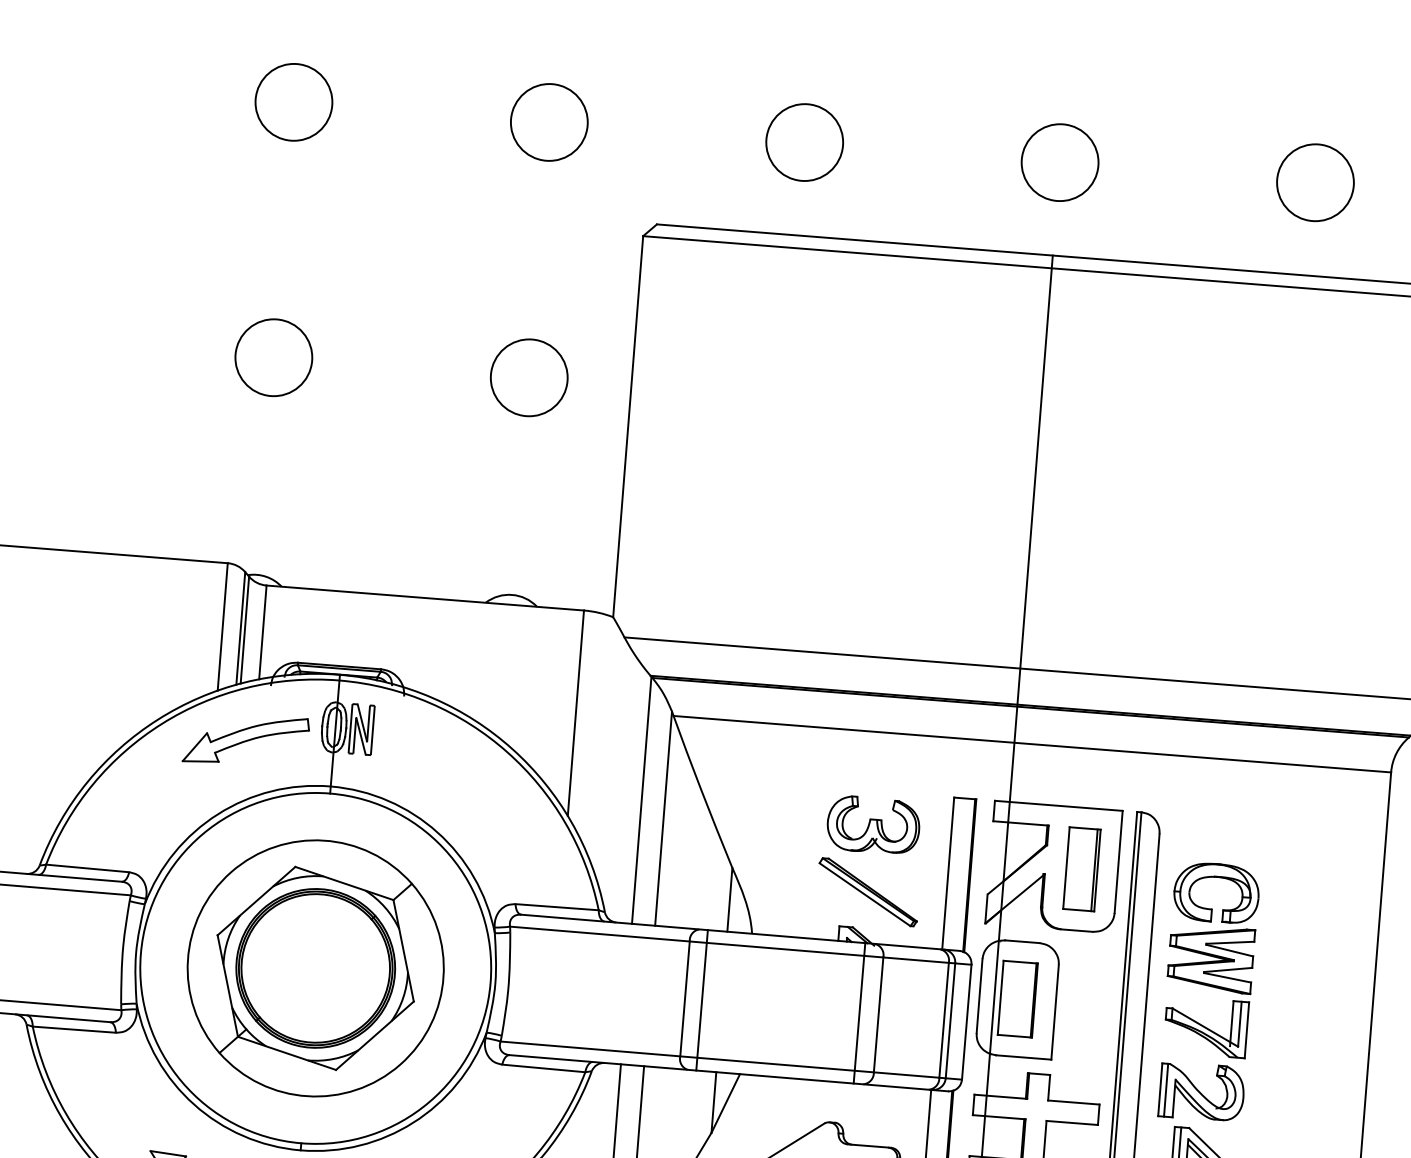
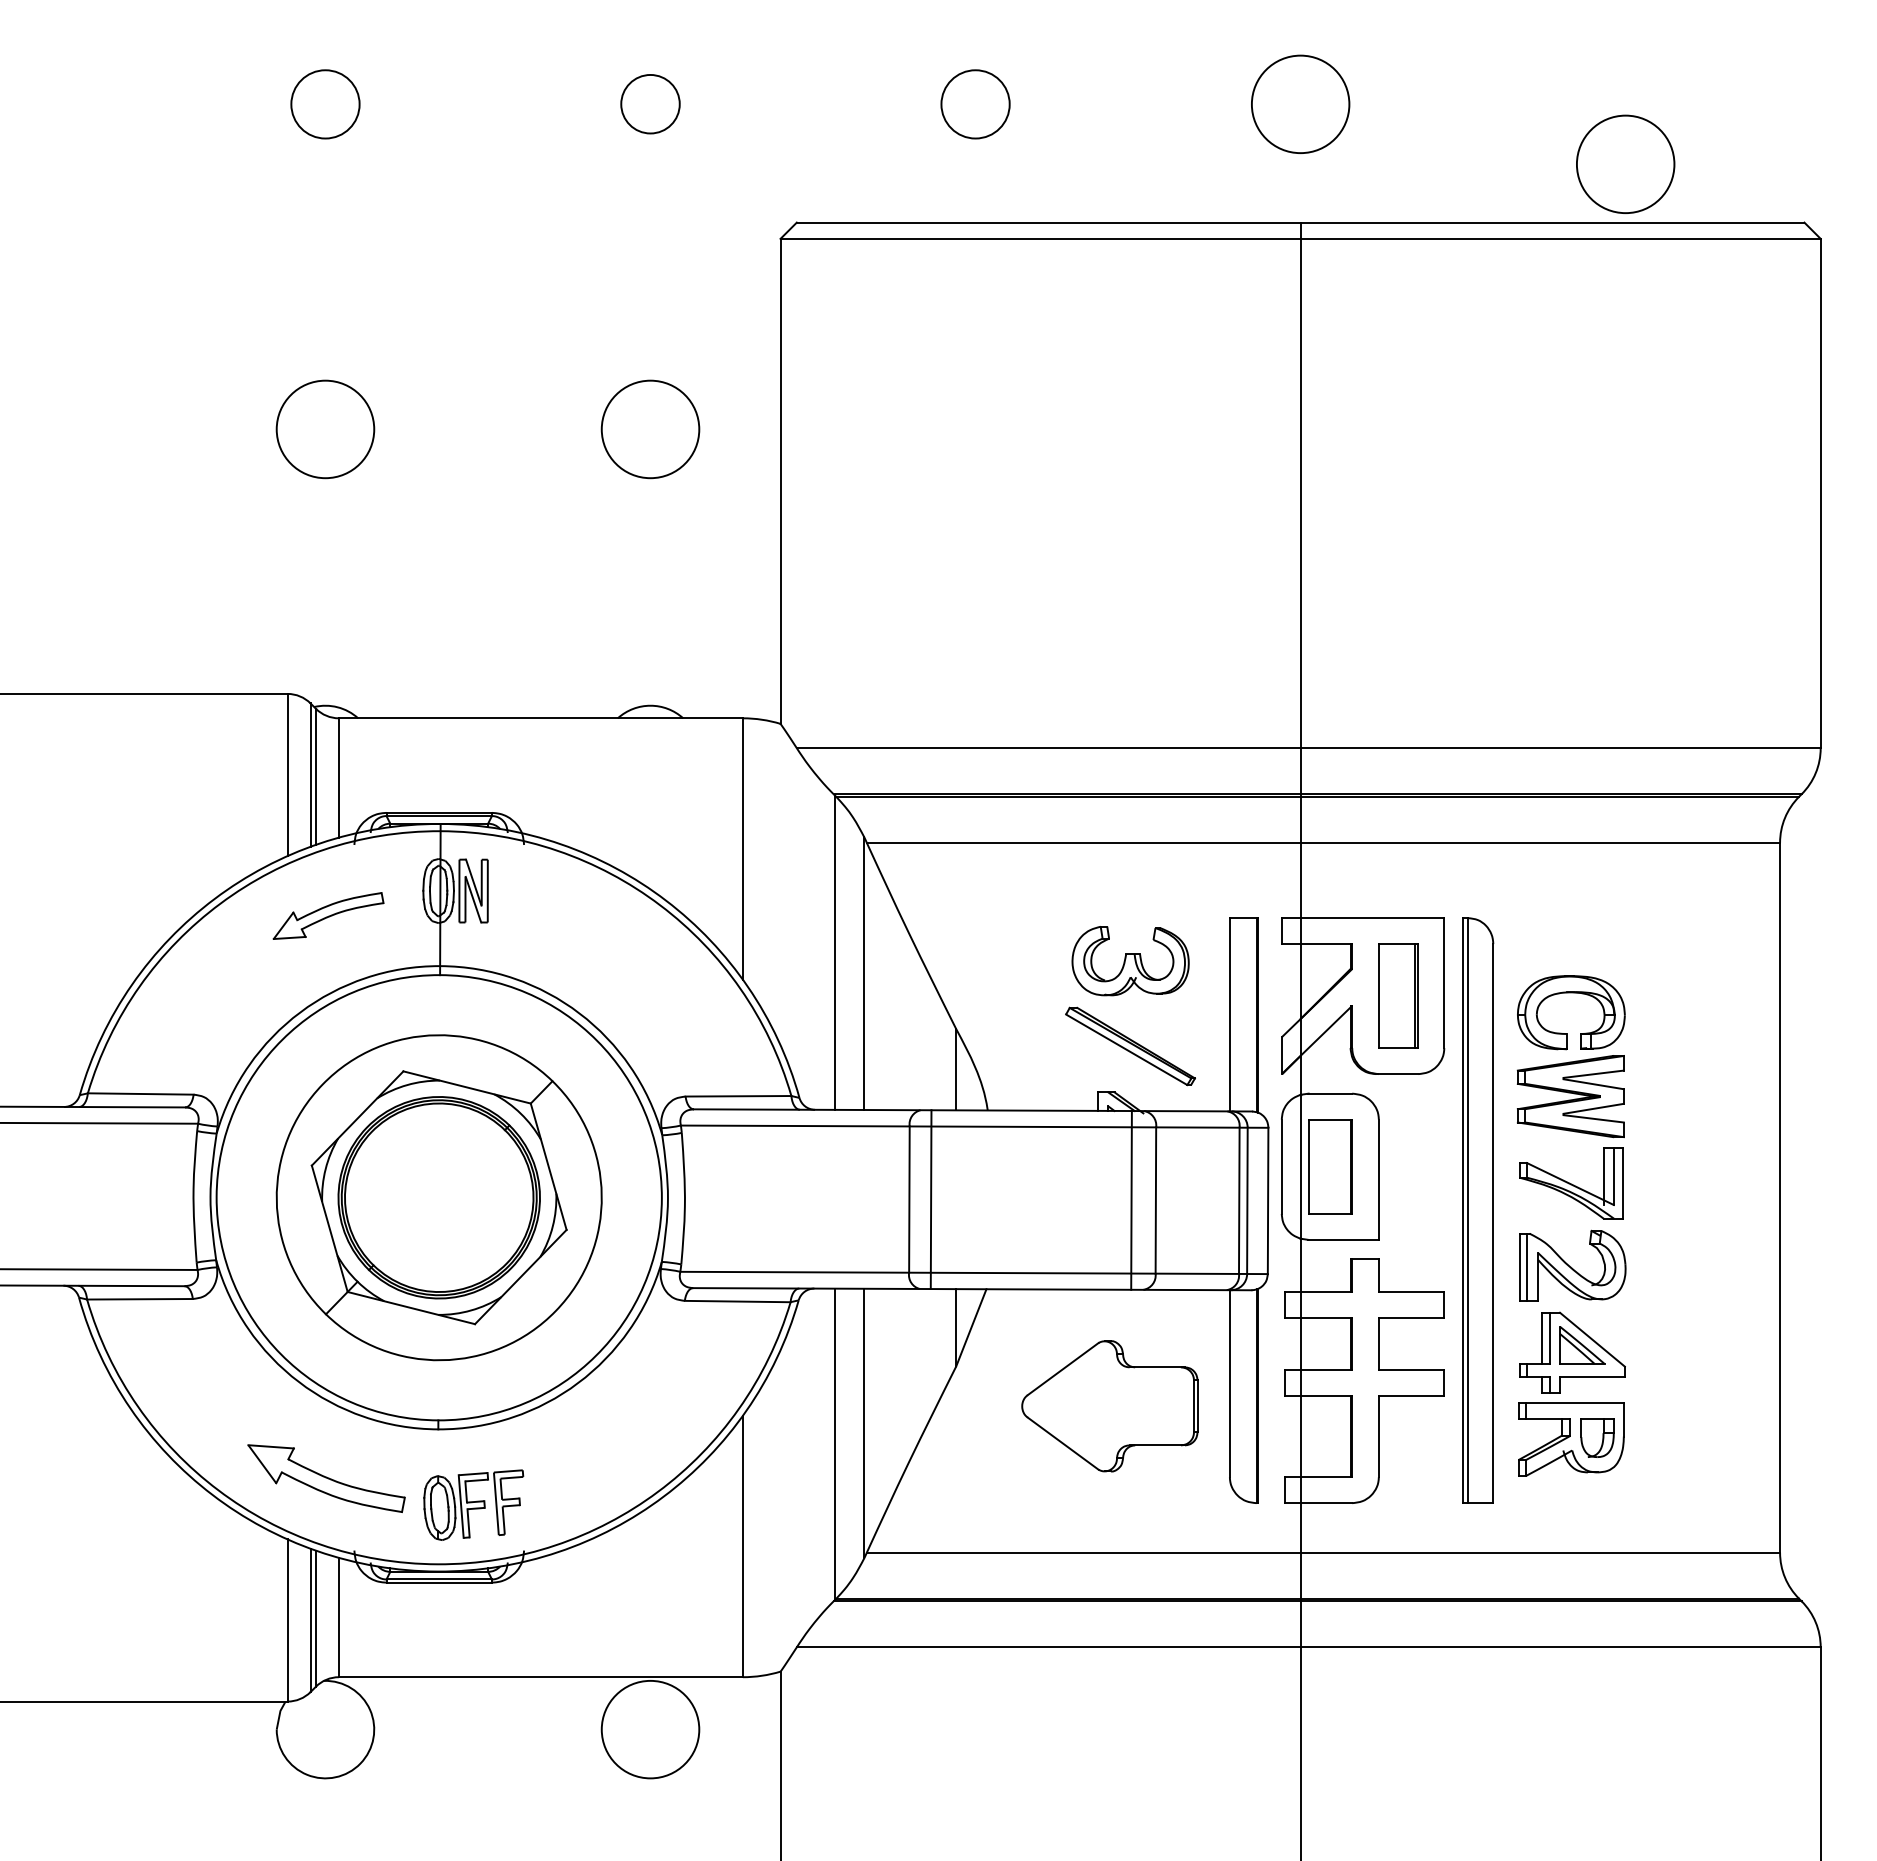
circle: (293, 102) -> (325, 104), size x0.7
circle: (549, 121) -> (650, 103), size x0.6
circle: (804, 142) -> (975, 104), size x0.7
circle: (1315, 182) -> (1625, 163), moved
part: (246, 739) -> (328, 915), size x0.7

